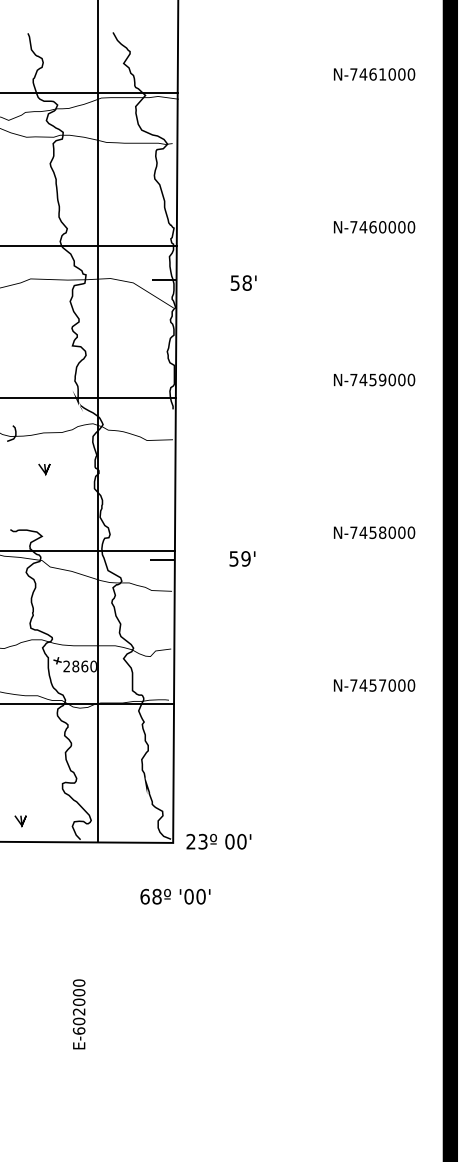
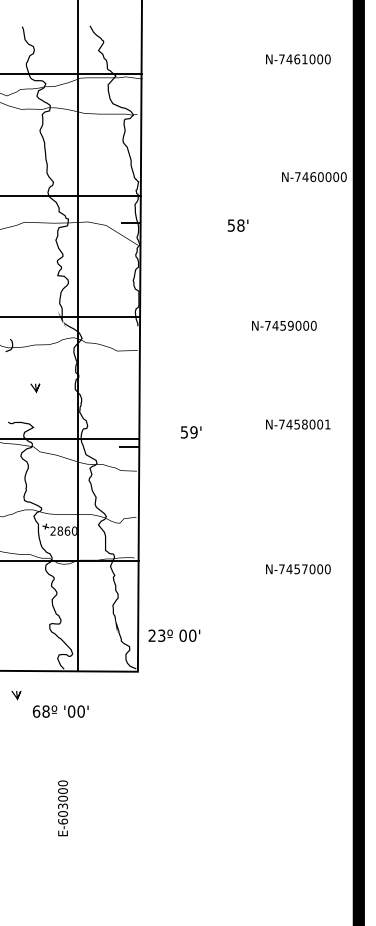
text: (374, 227) -> (314, 177), moved
text: (242, 282) -> (237, 225), moved
text: (374, 379) -> (284, 325), moved
line: (44, 469) -> (35, 388), moved
text: (411, 532) -> (327, 424), N-7458000 -> N-7458001
text: (241, 559) -> (190, 432), moved
text: (374, 685) -> (298, 569), moved
line: (20, 821) -> (16, 695), moved
text: (219, 841) -> (174, 635), moved
text: (175, 896) -> (60, 711), moved
text: (78, 1012) -> (62, 806), E-602000 -> E-603000

